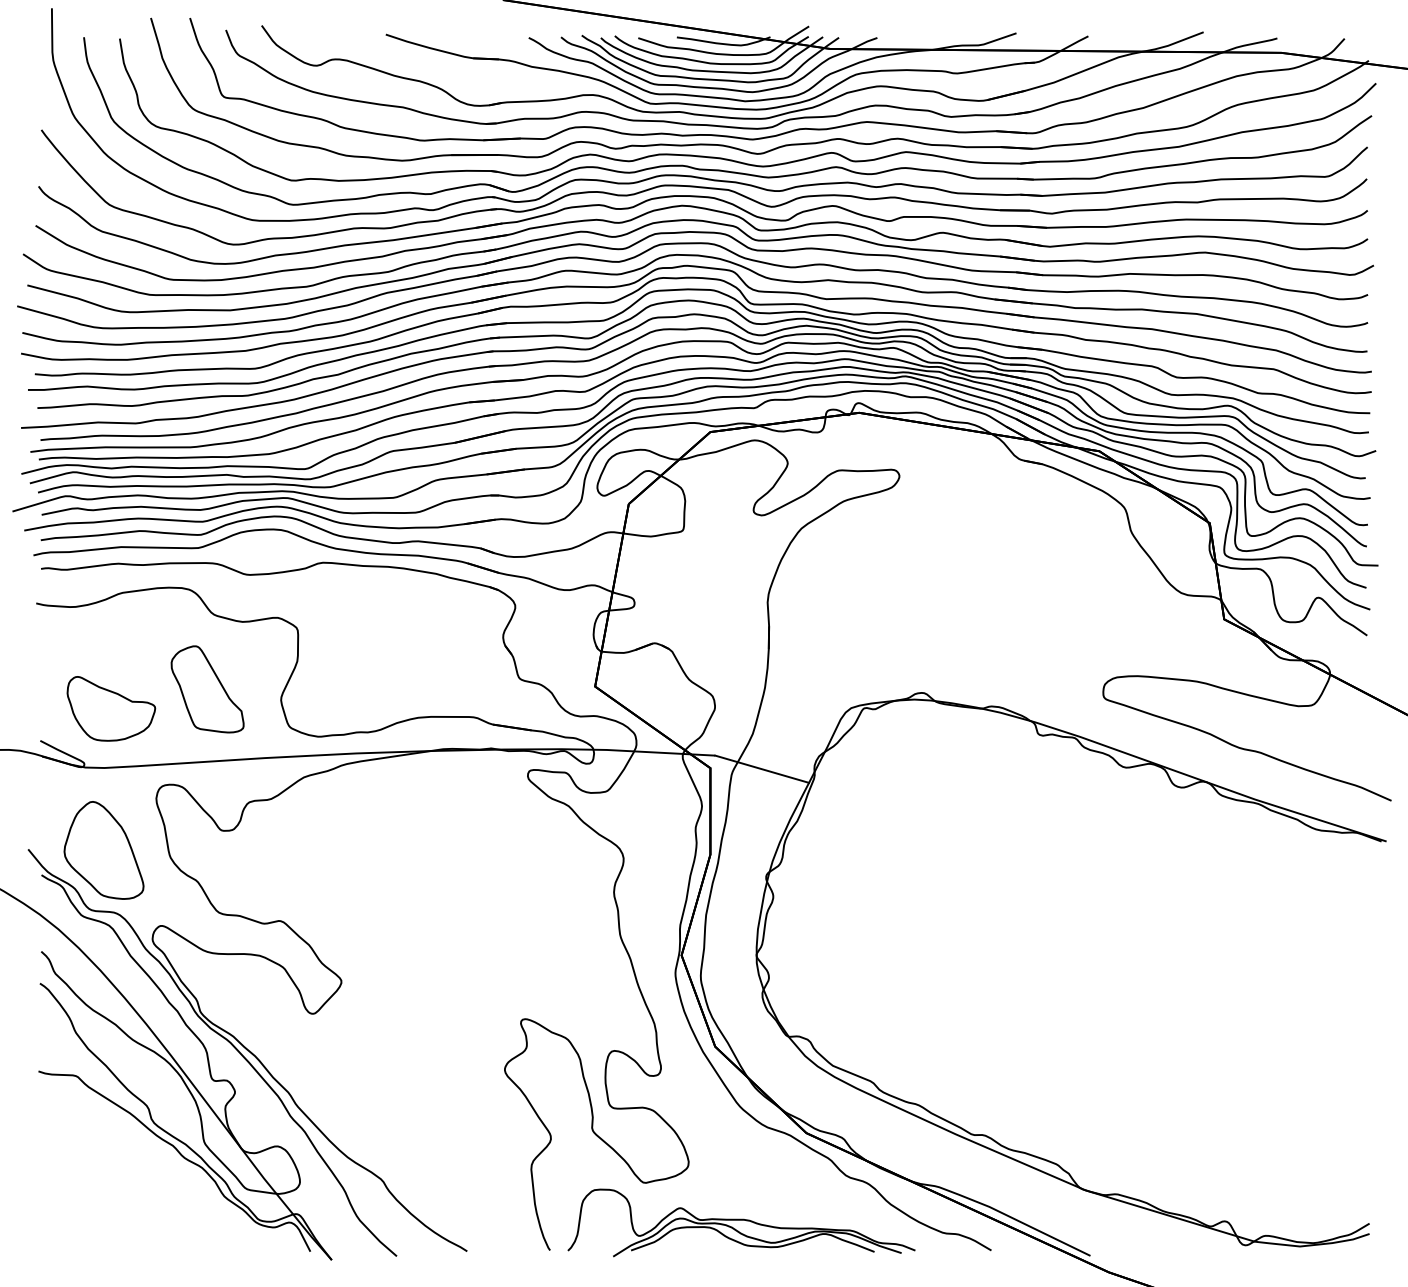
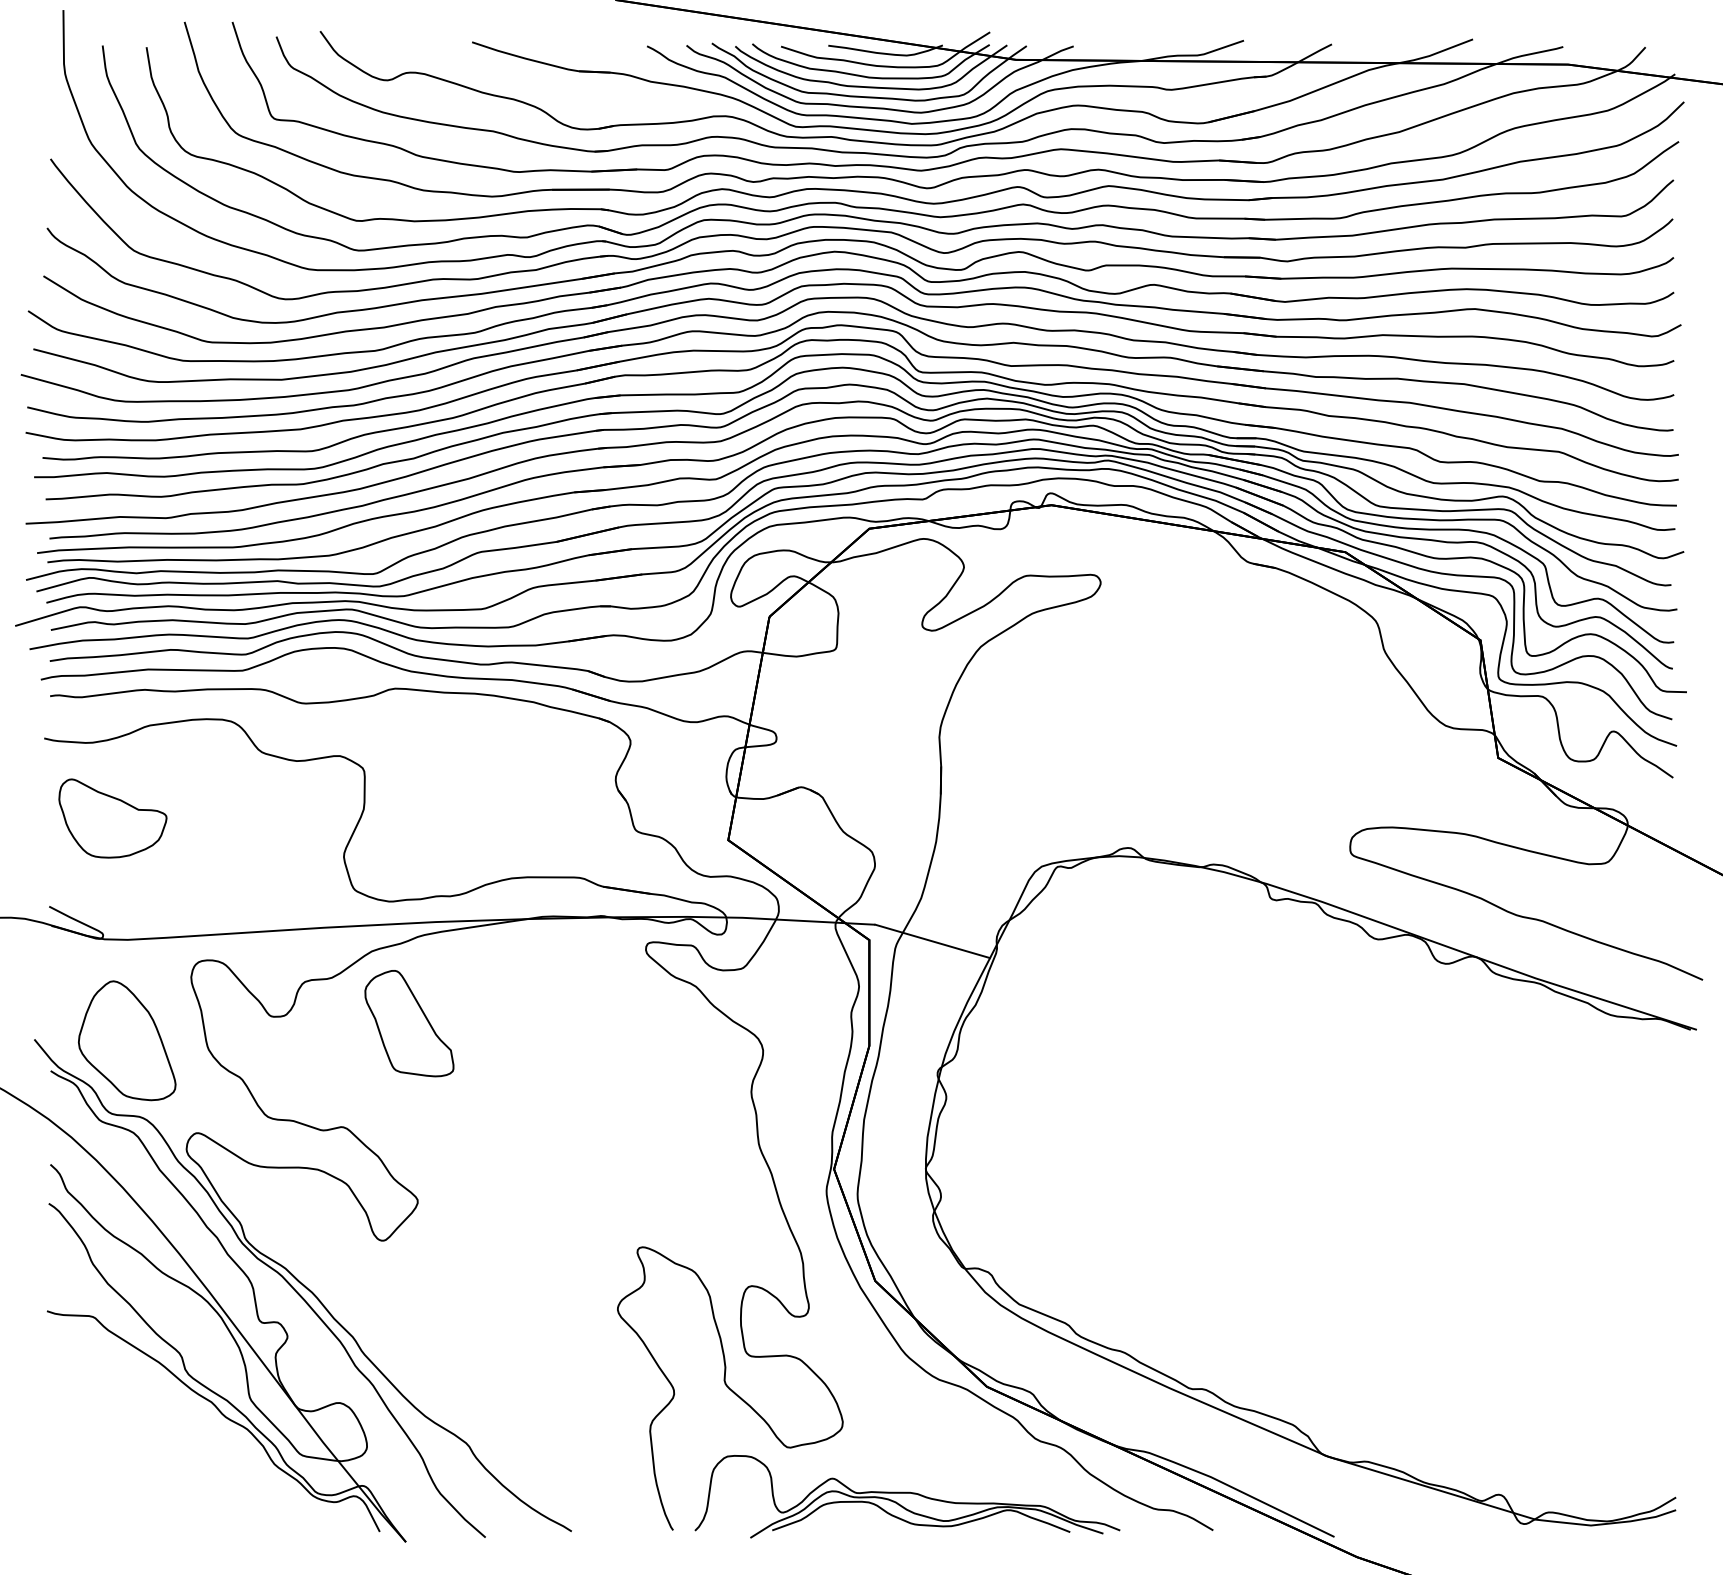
part: (207, 689) -> (409, 1023), moved
part: (111, 708) -> (113, 818), moved

